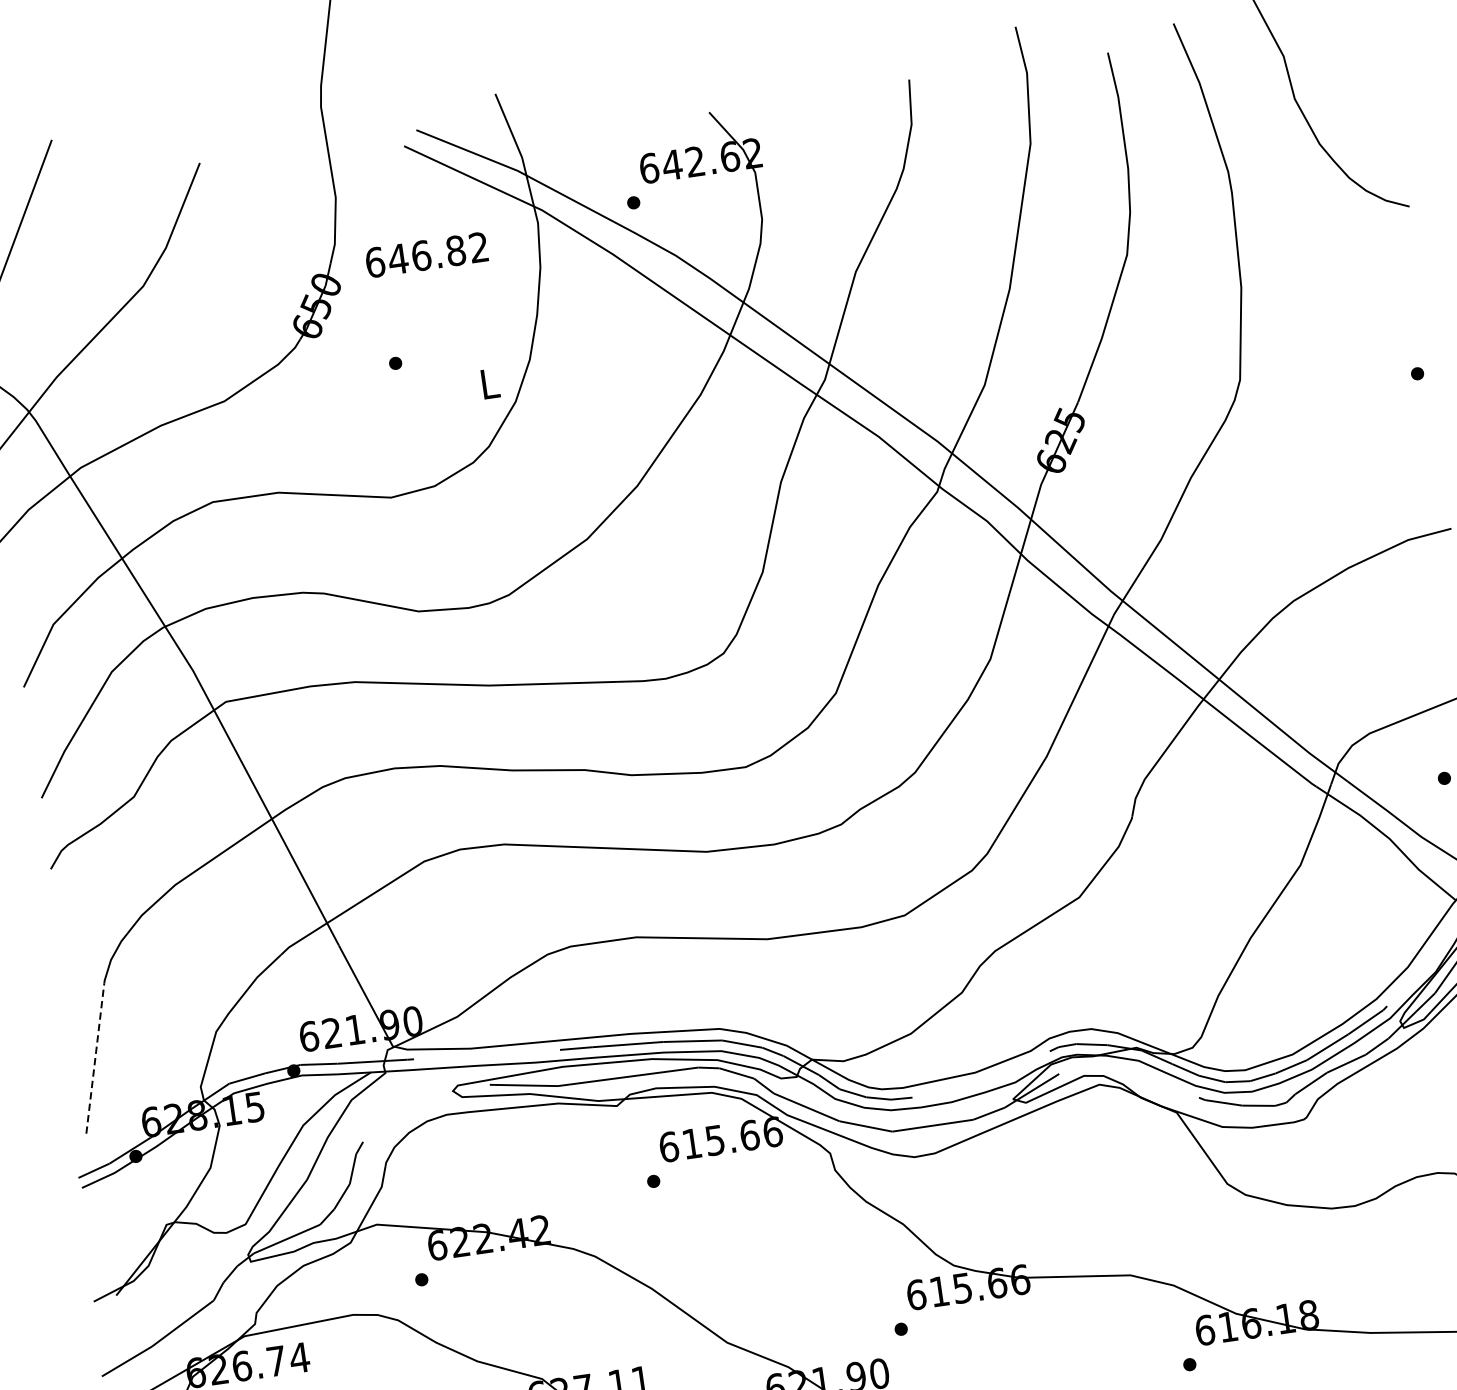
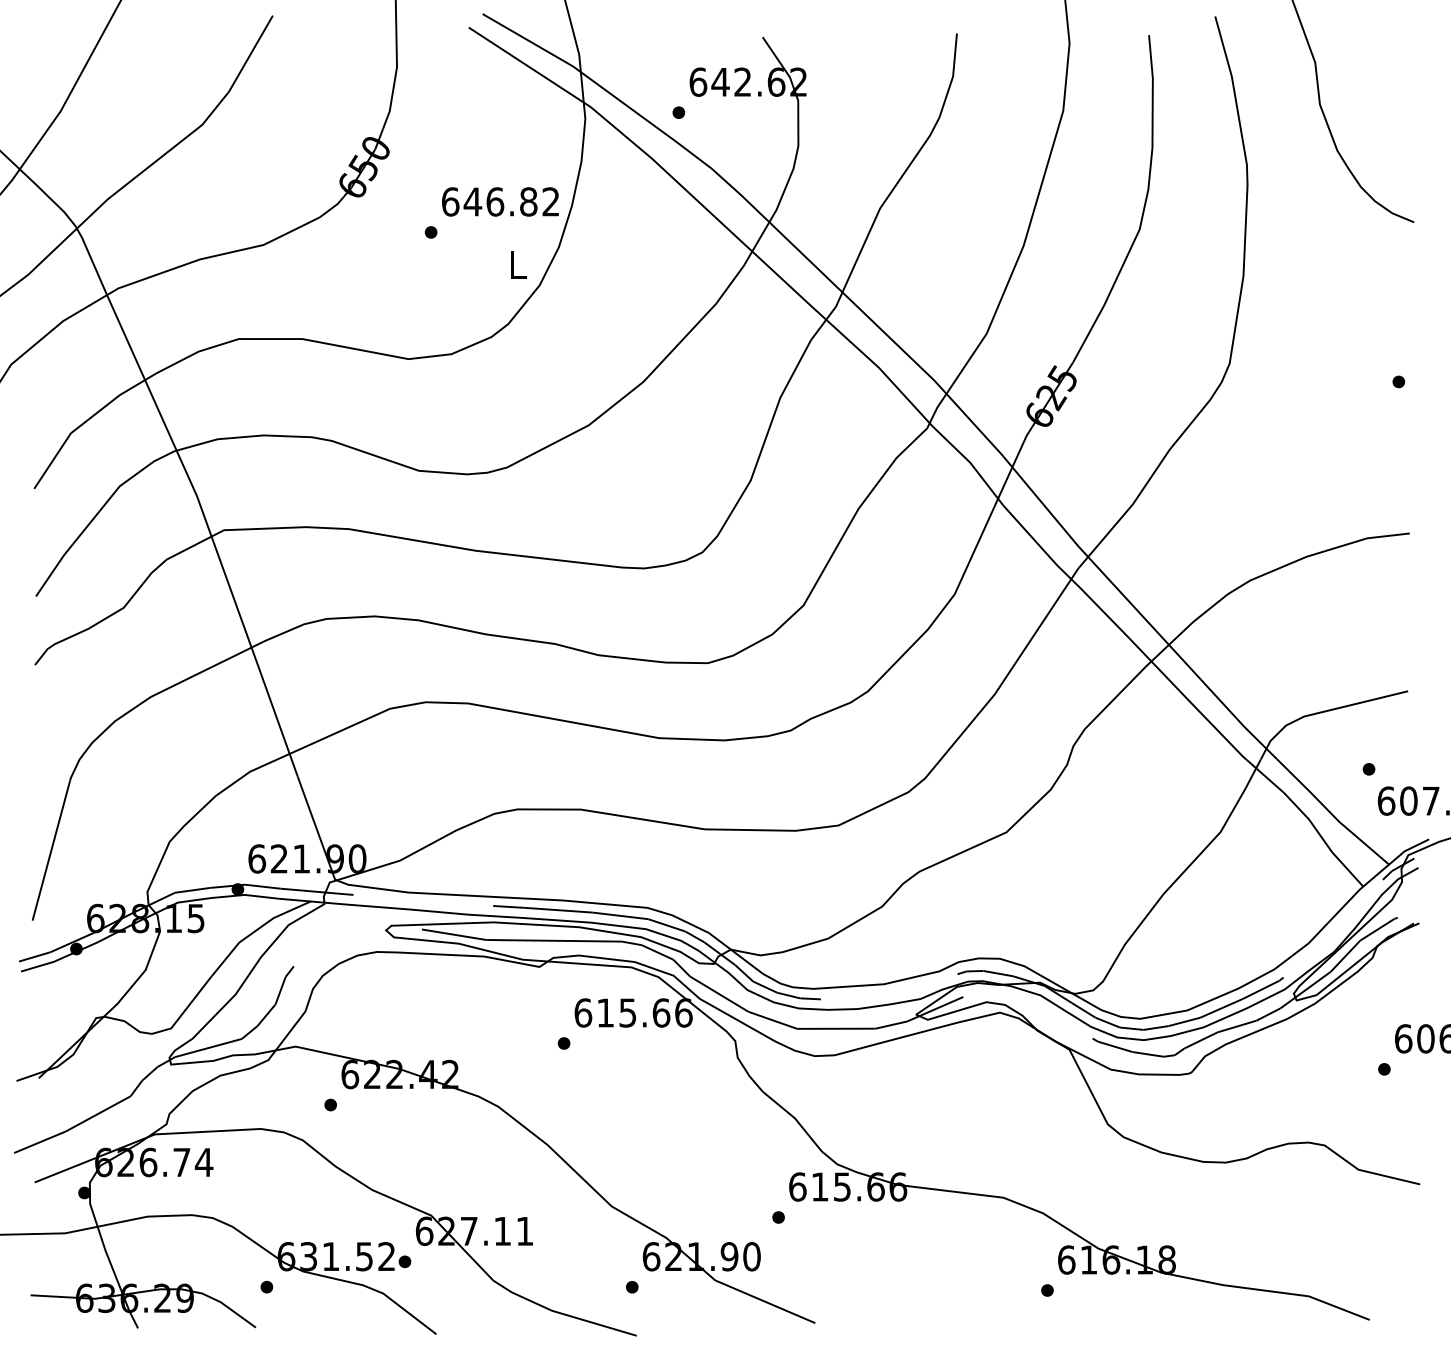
text: (426, 254) -> (500, 201), moved
line: (95, 1058) -> (51, 850), dashed -> solid

